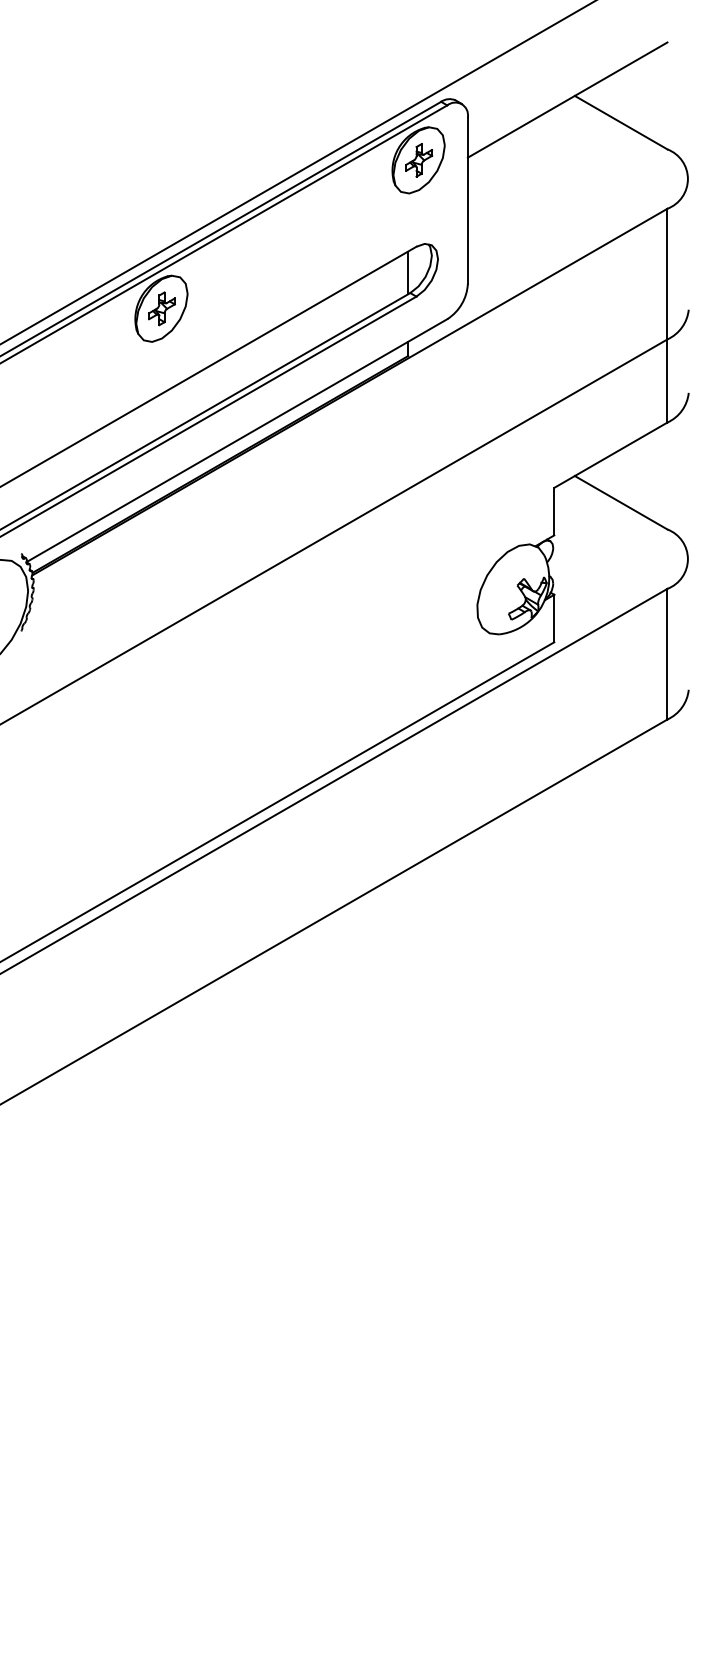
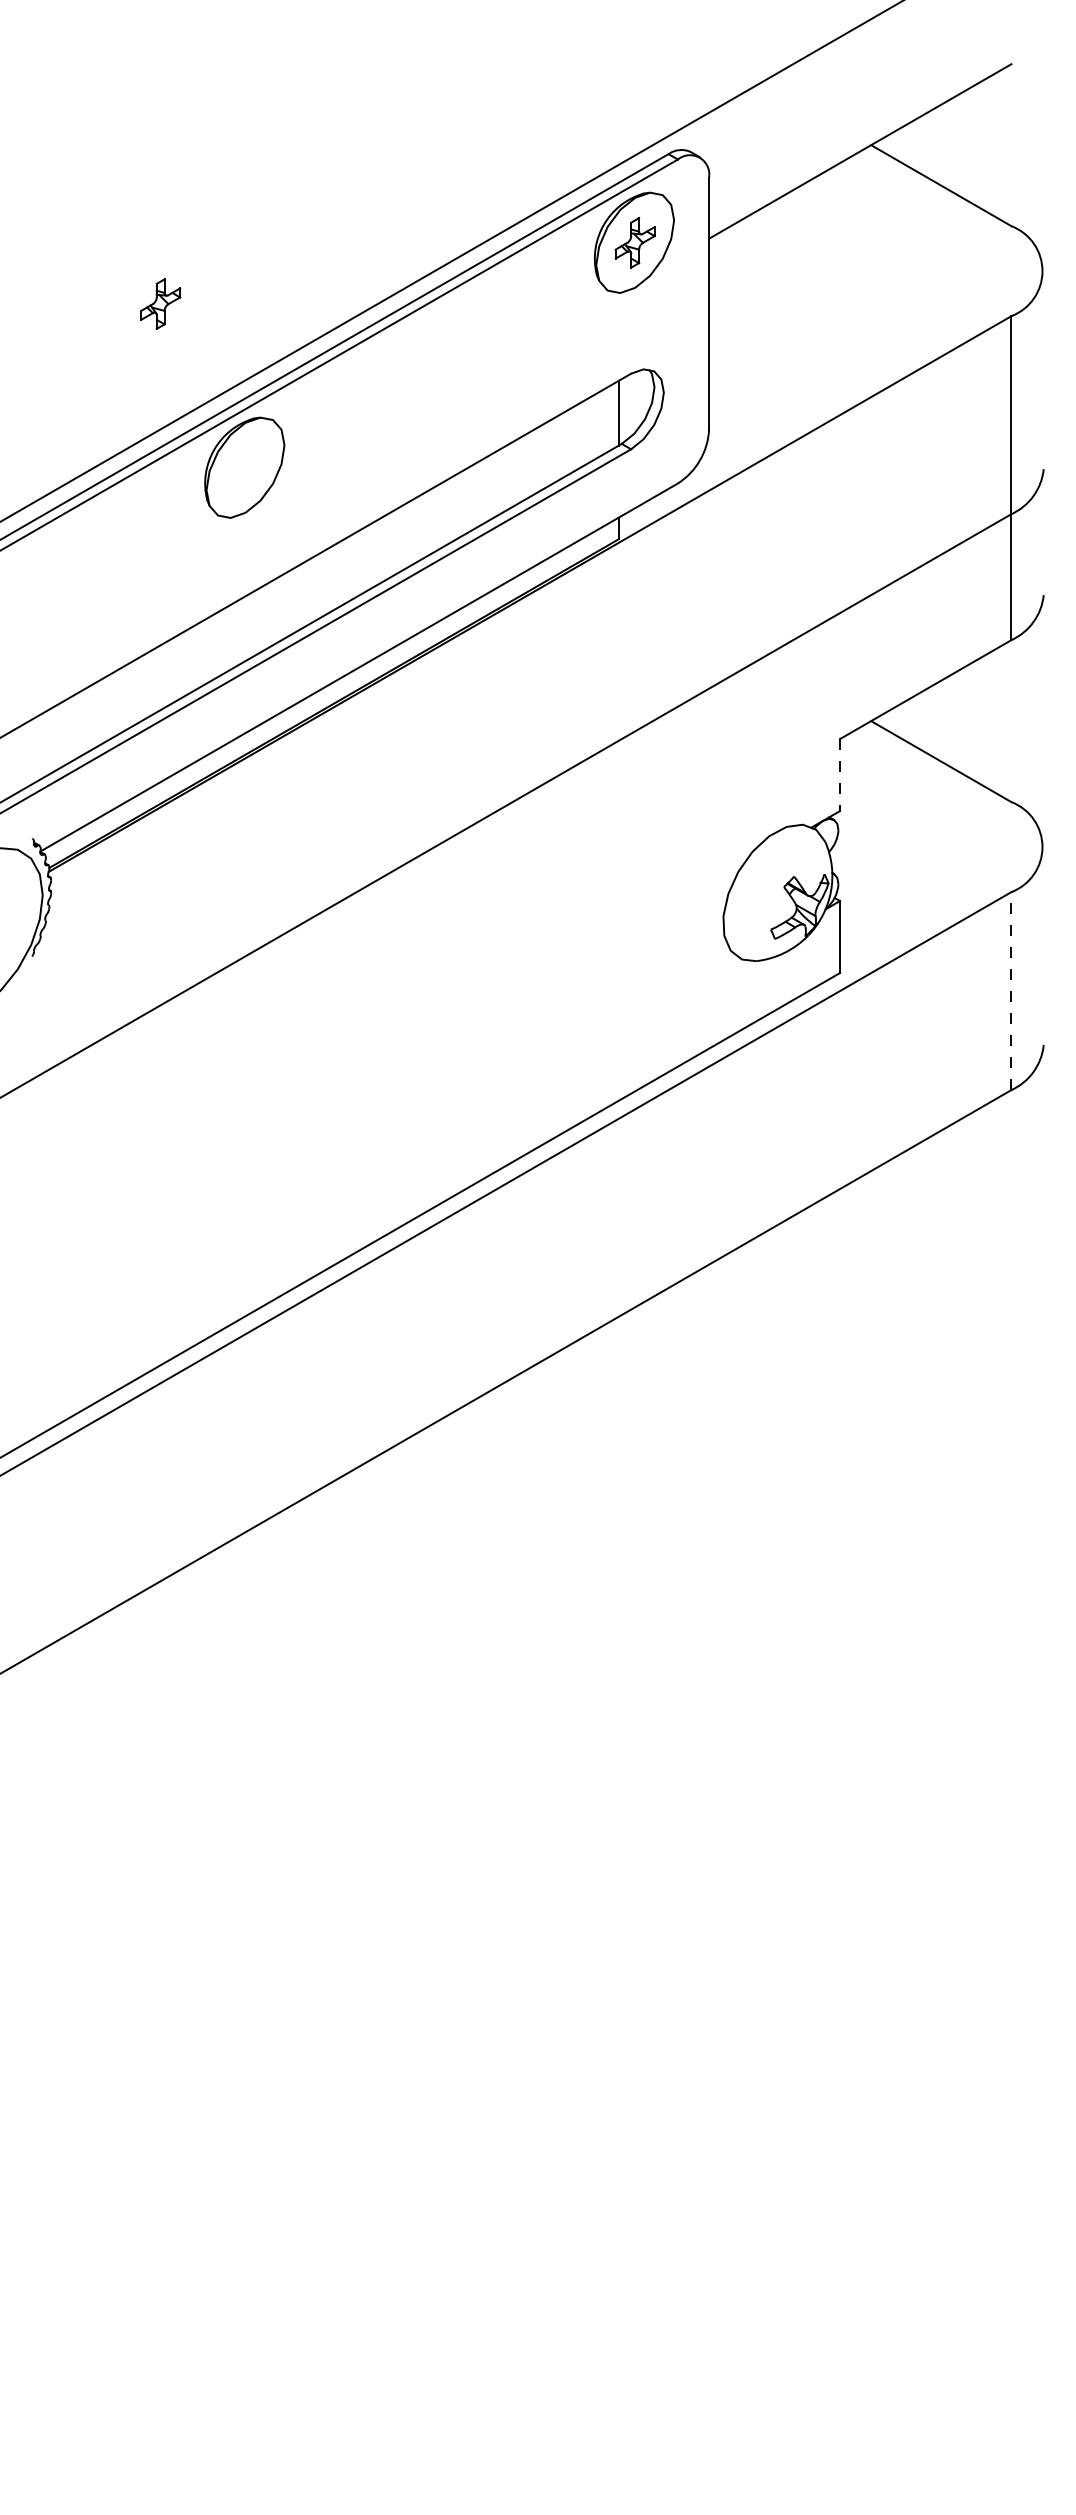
part: (161, 308) -> (159, 303), moved
line: (554, 511) -> (840, 774), solid -> dashed
line: (667, 653) -> (1011, 990), solid -> dashed

